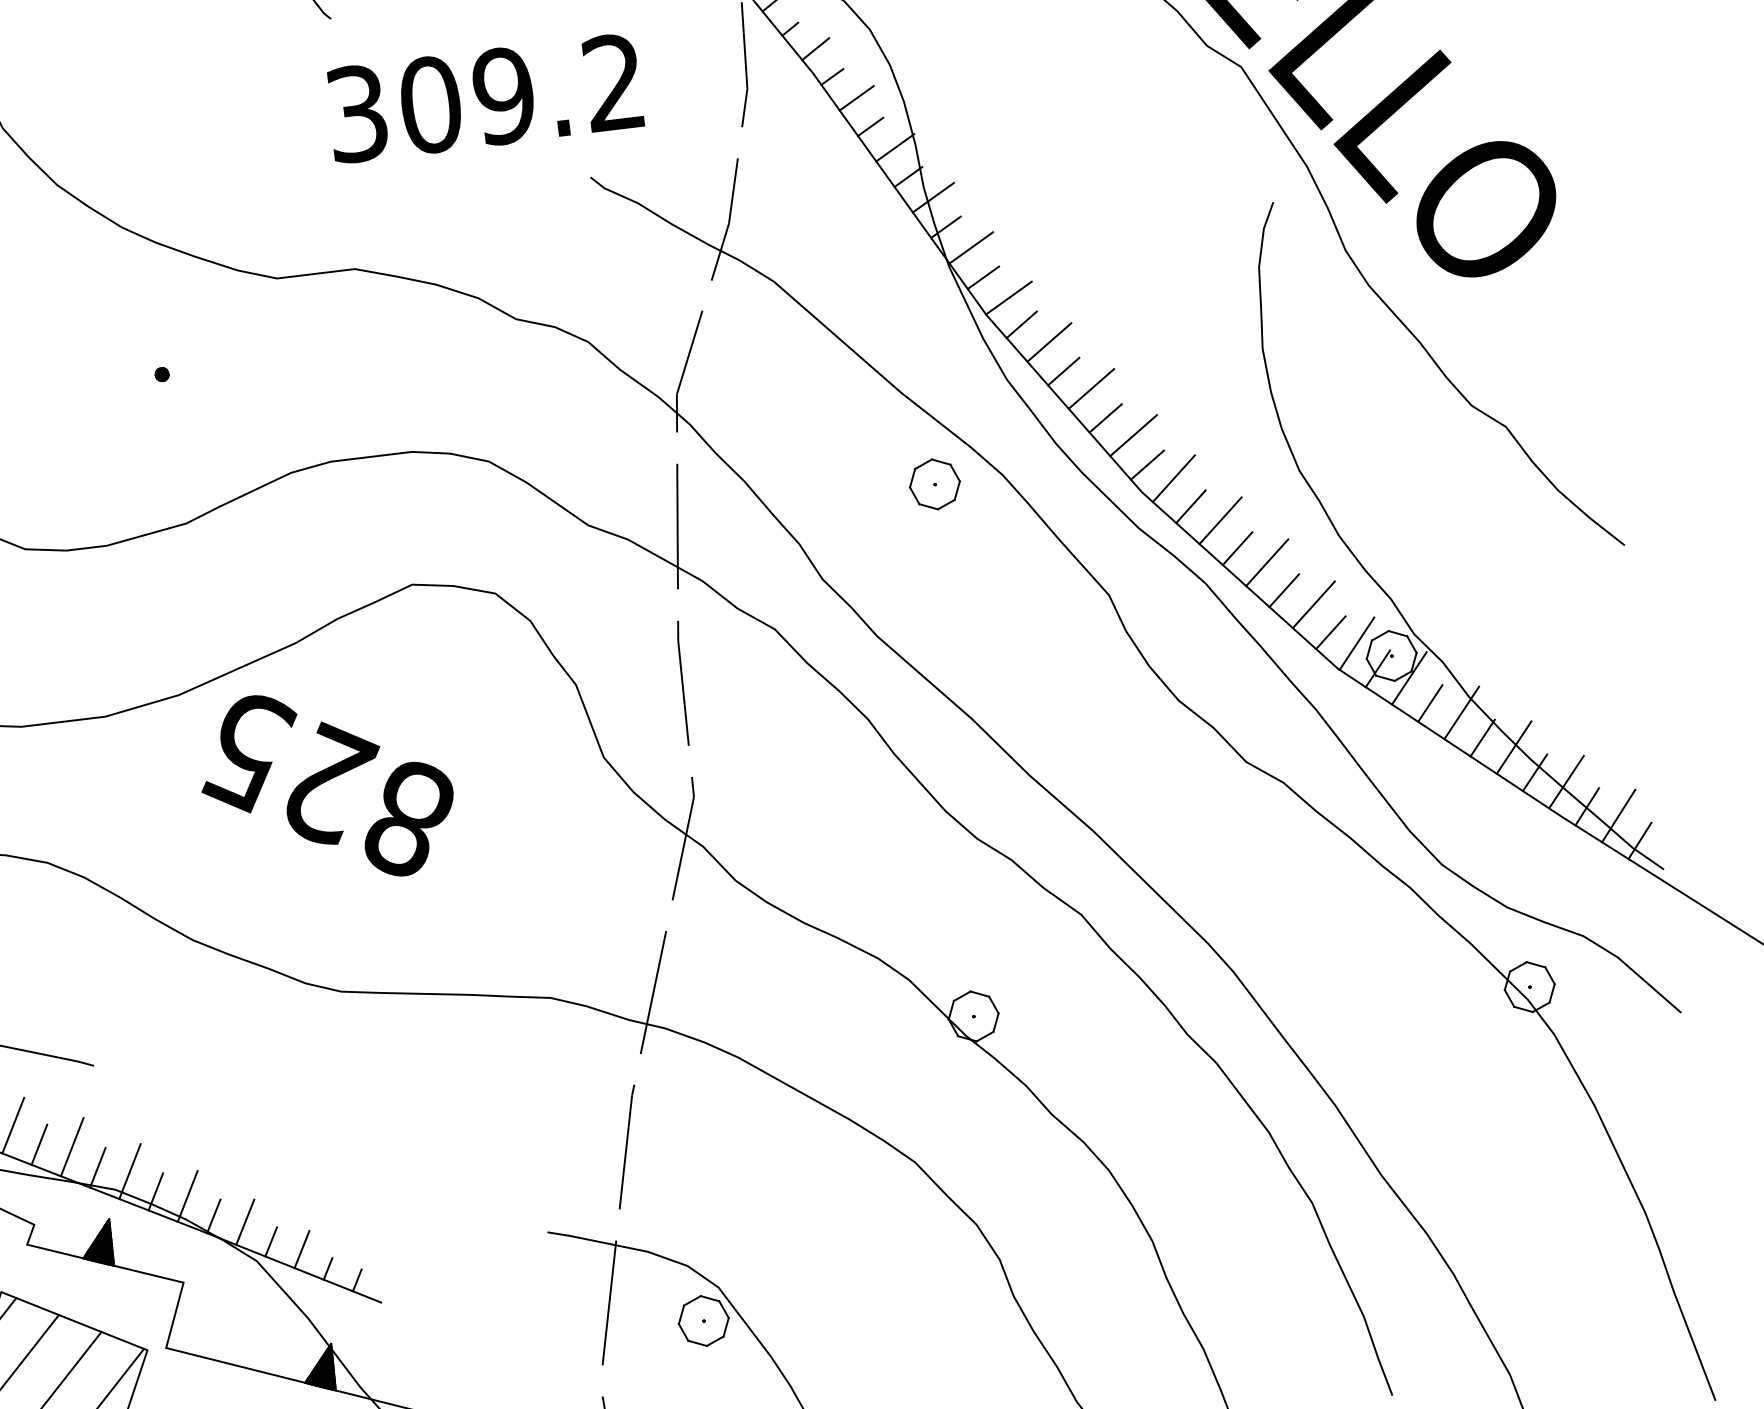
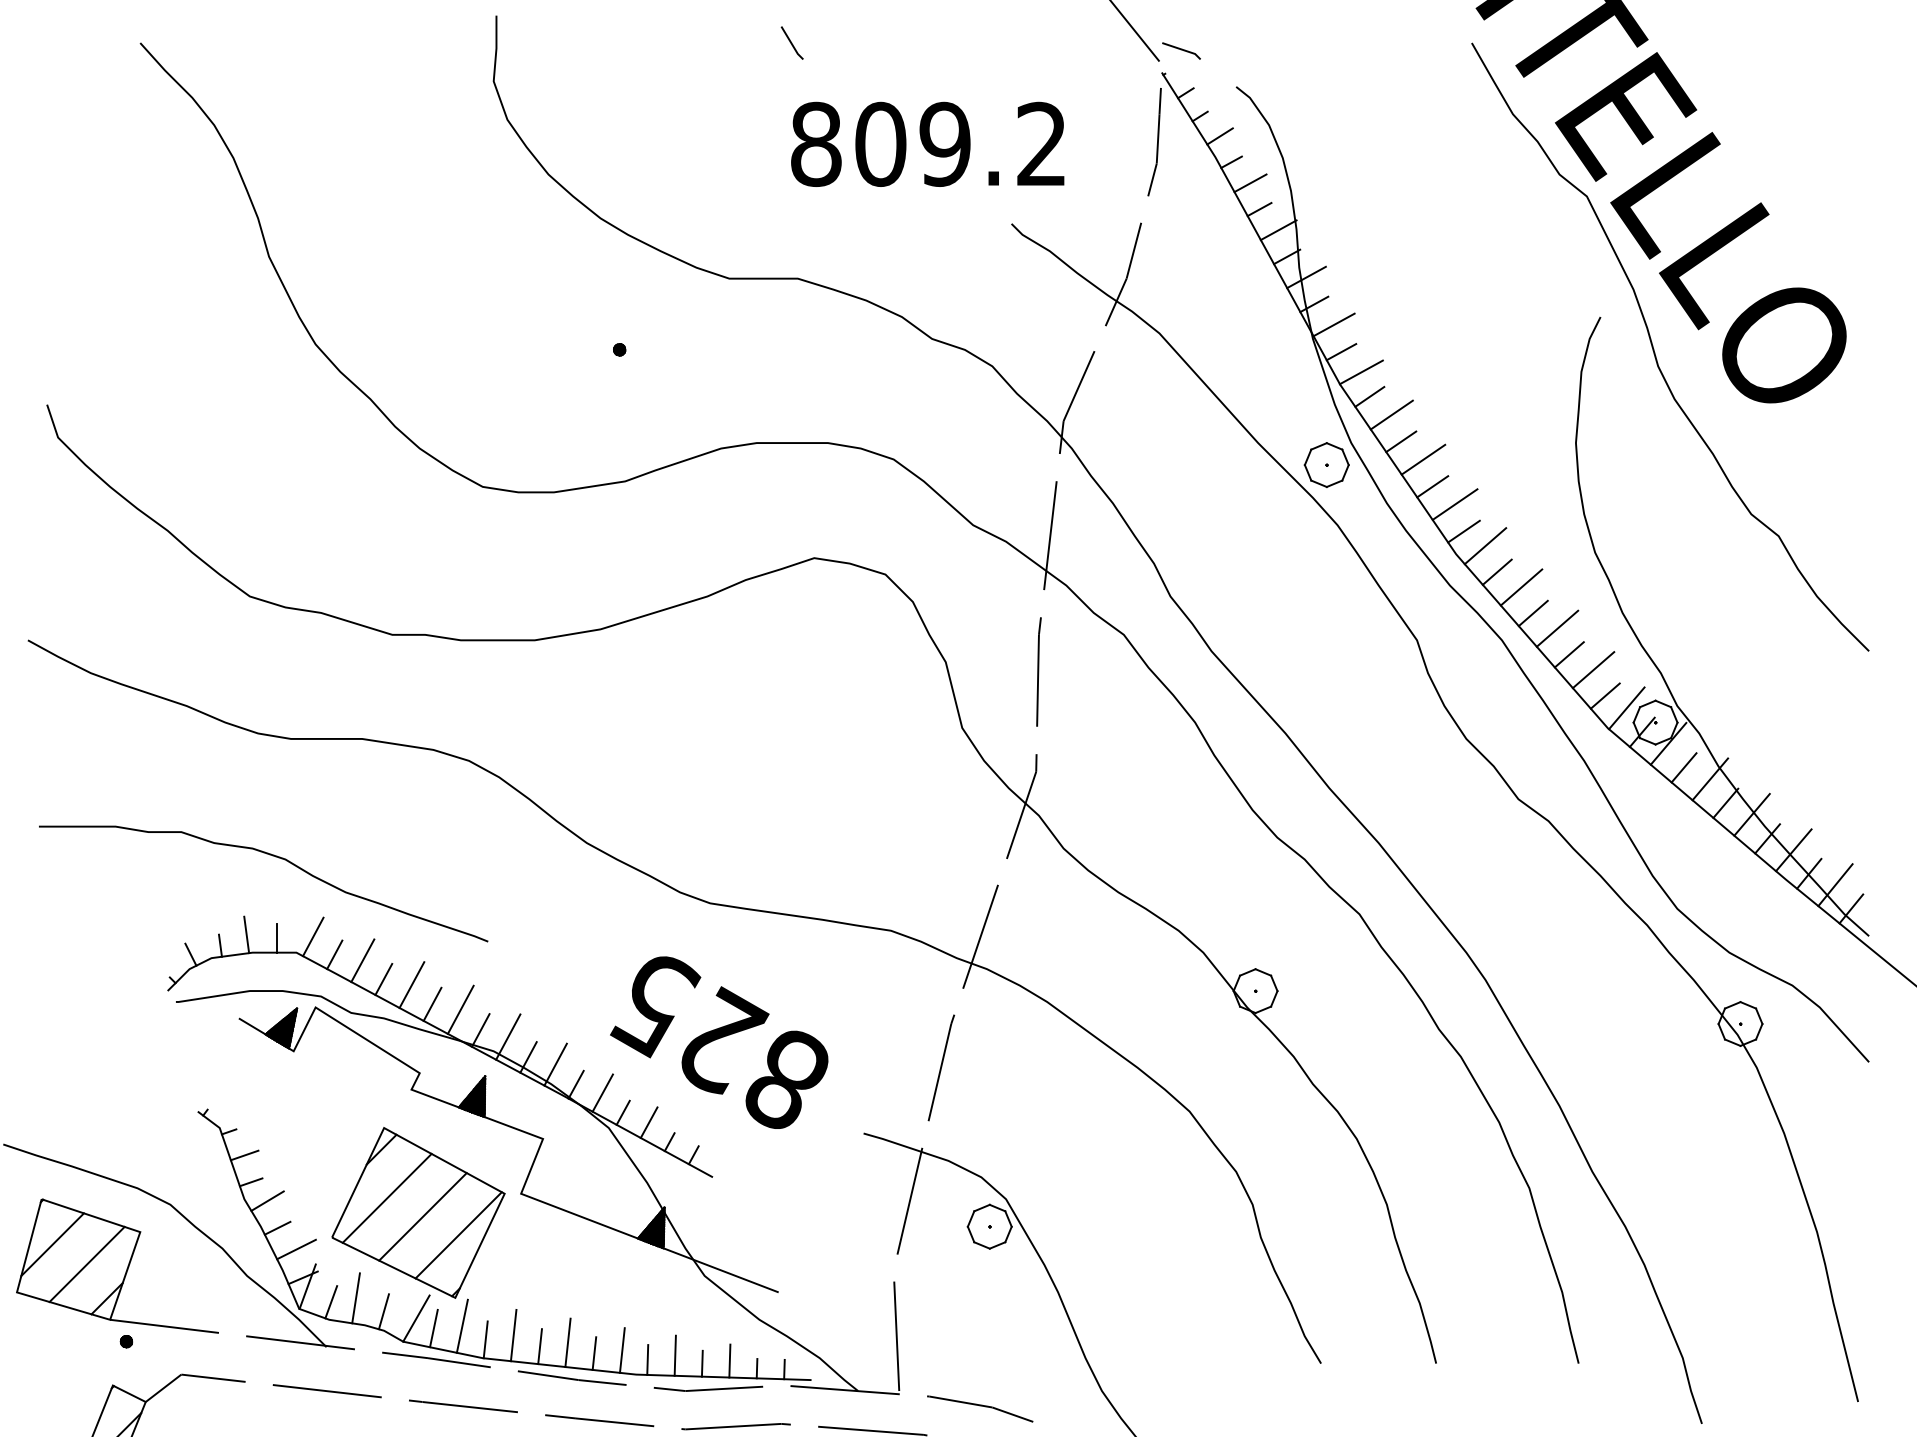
text: (357, 112) -> (816, 143), 309.2 -> 809.2
part: (934, 483) -> (1326, 464), moved
text: (327, 785) -> (719, 1042), moved

